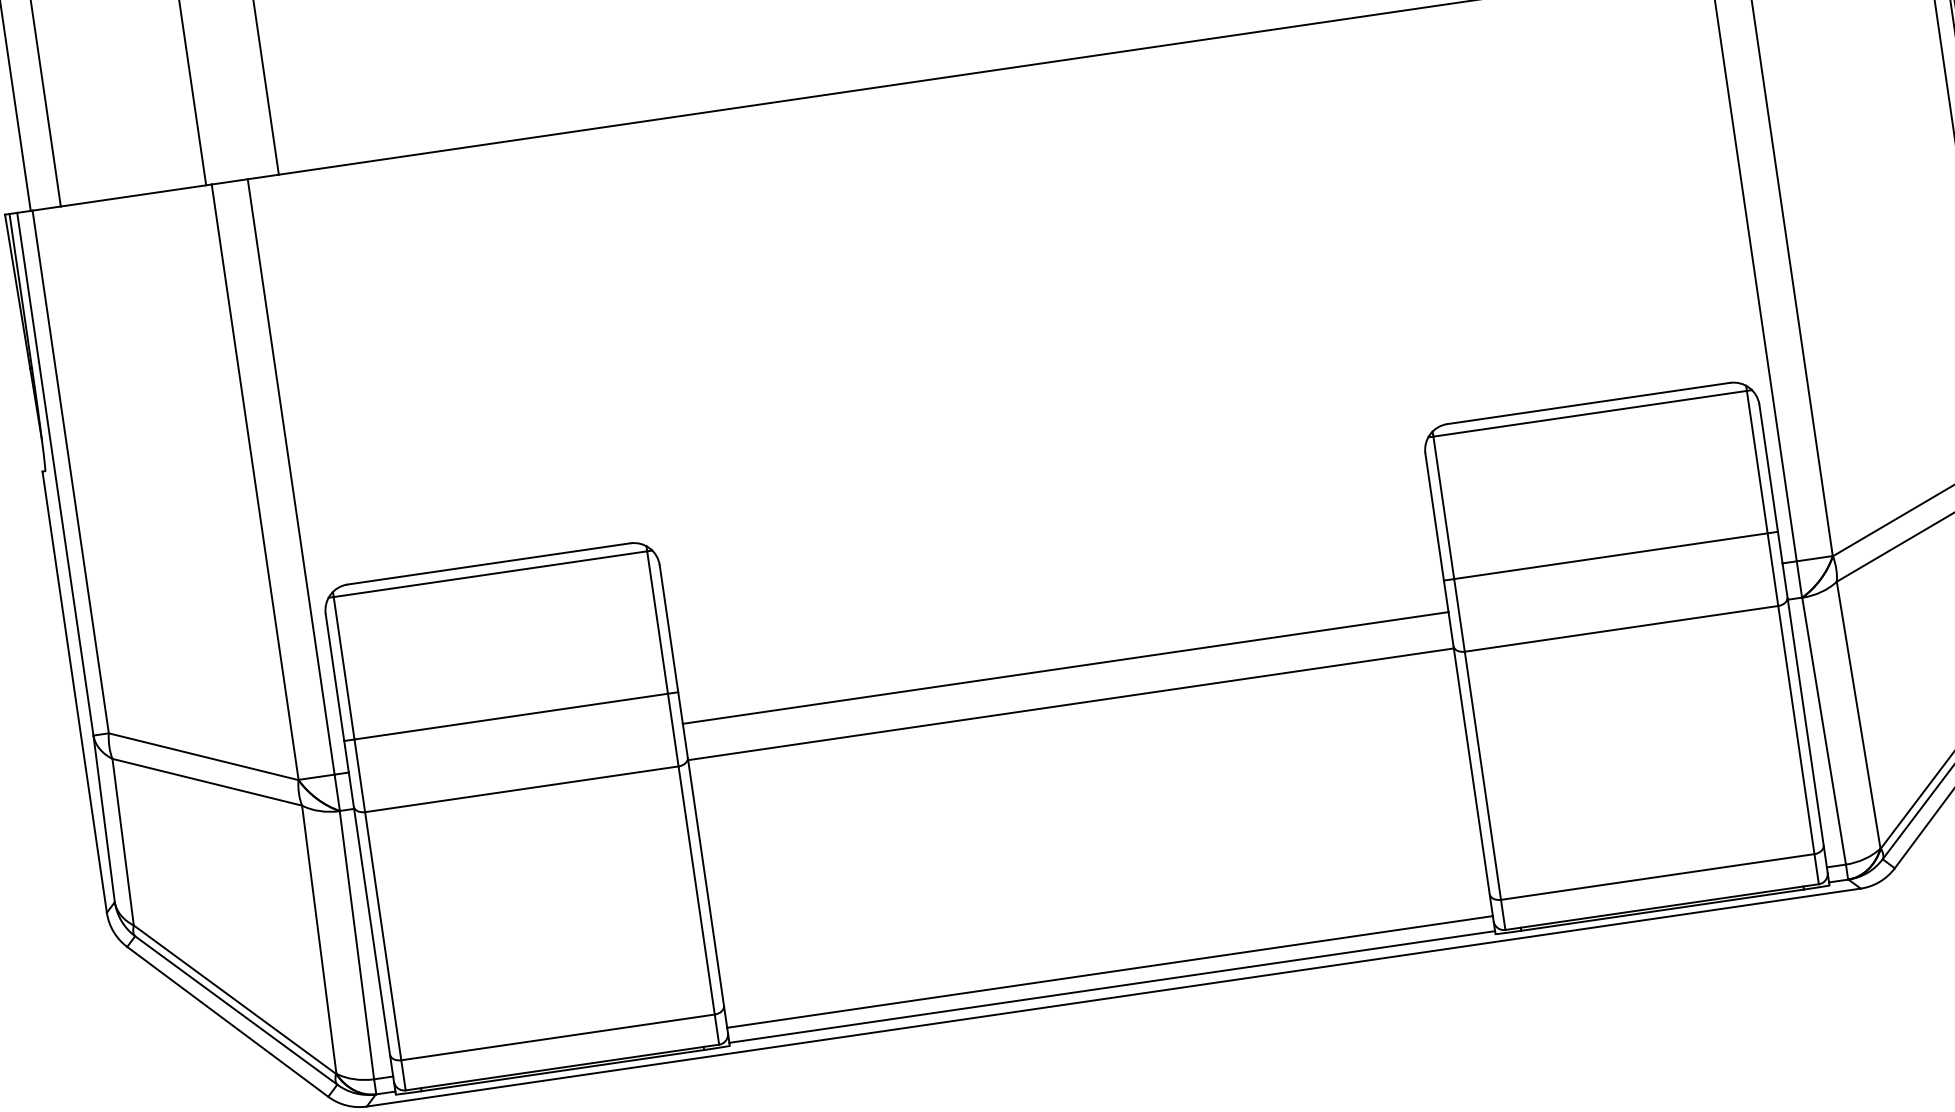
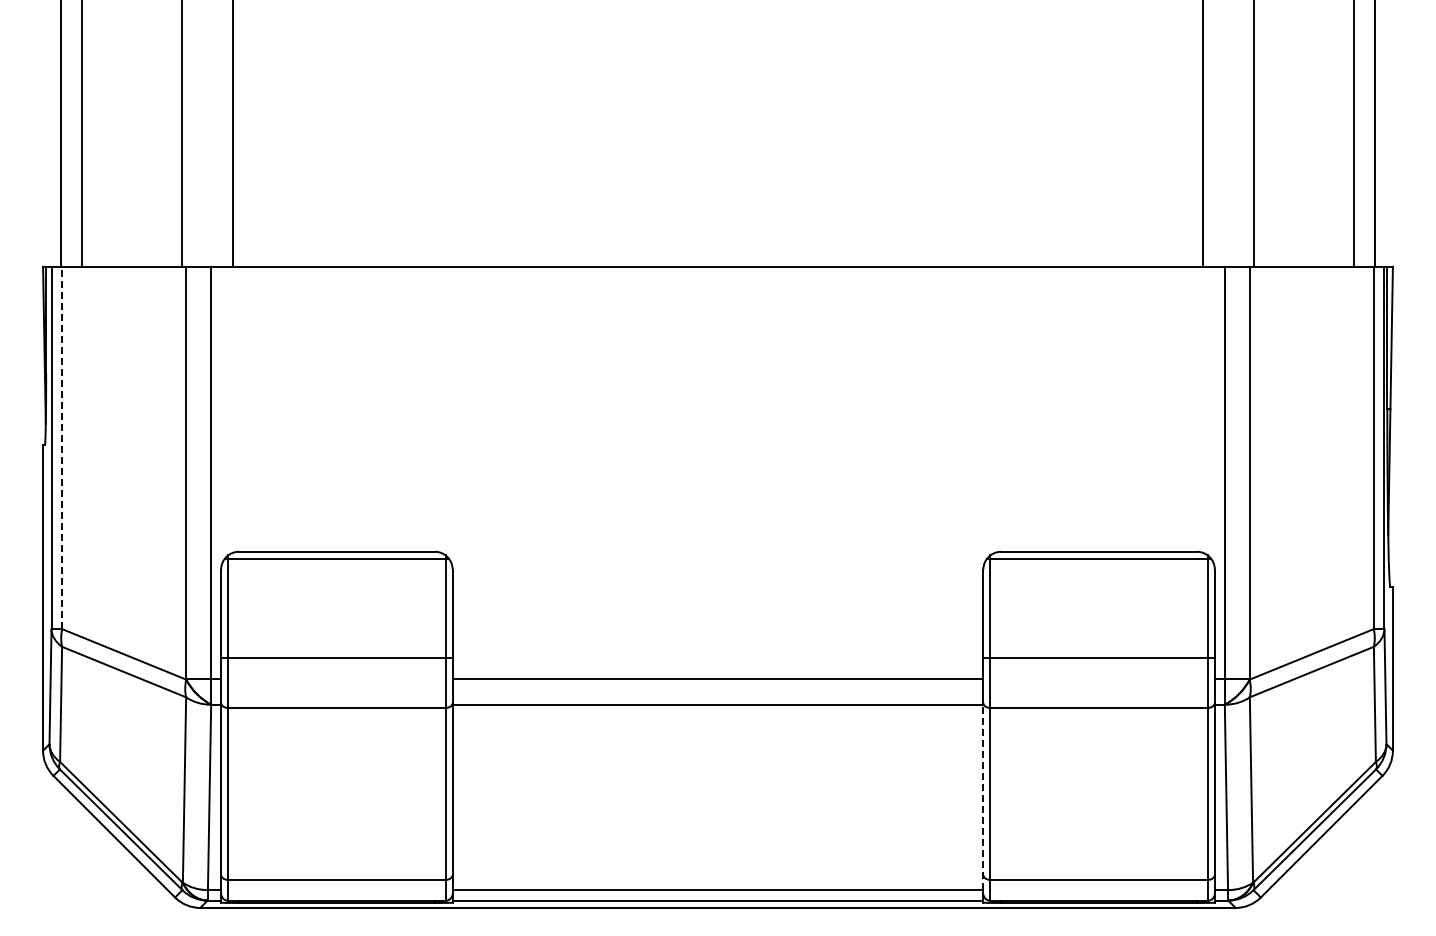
line: (71, 471) -> (62, 447), solid -> dashed
line: (1473, 782) -> (983, 797), solid -> dashed

